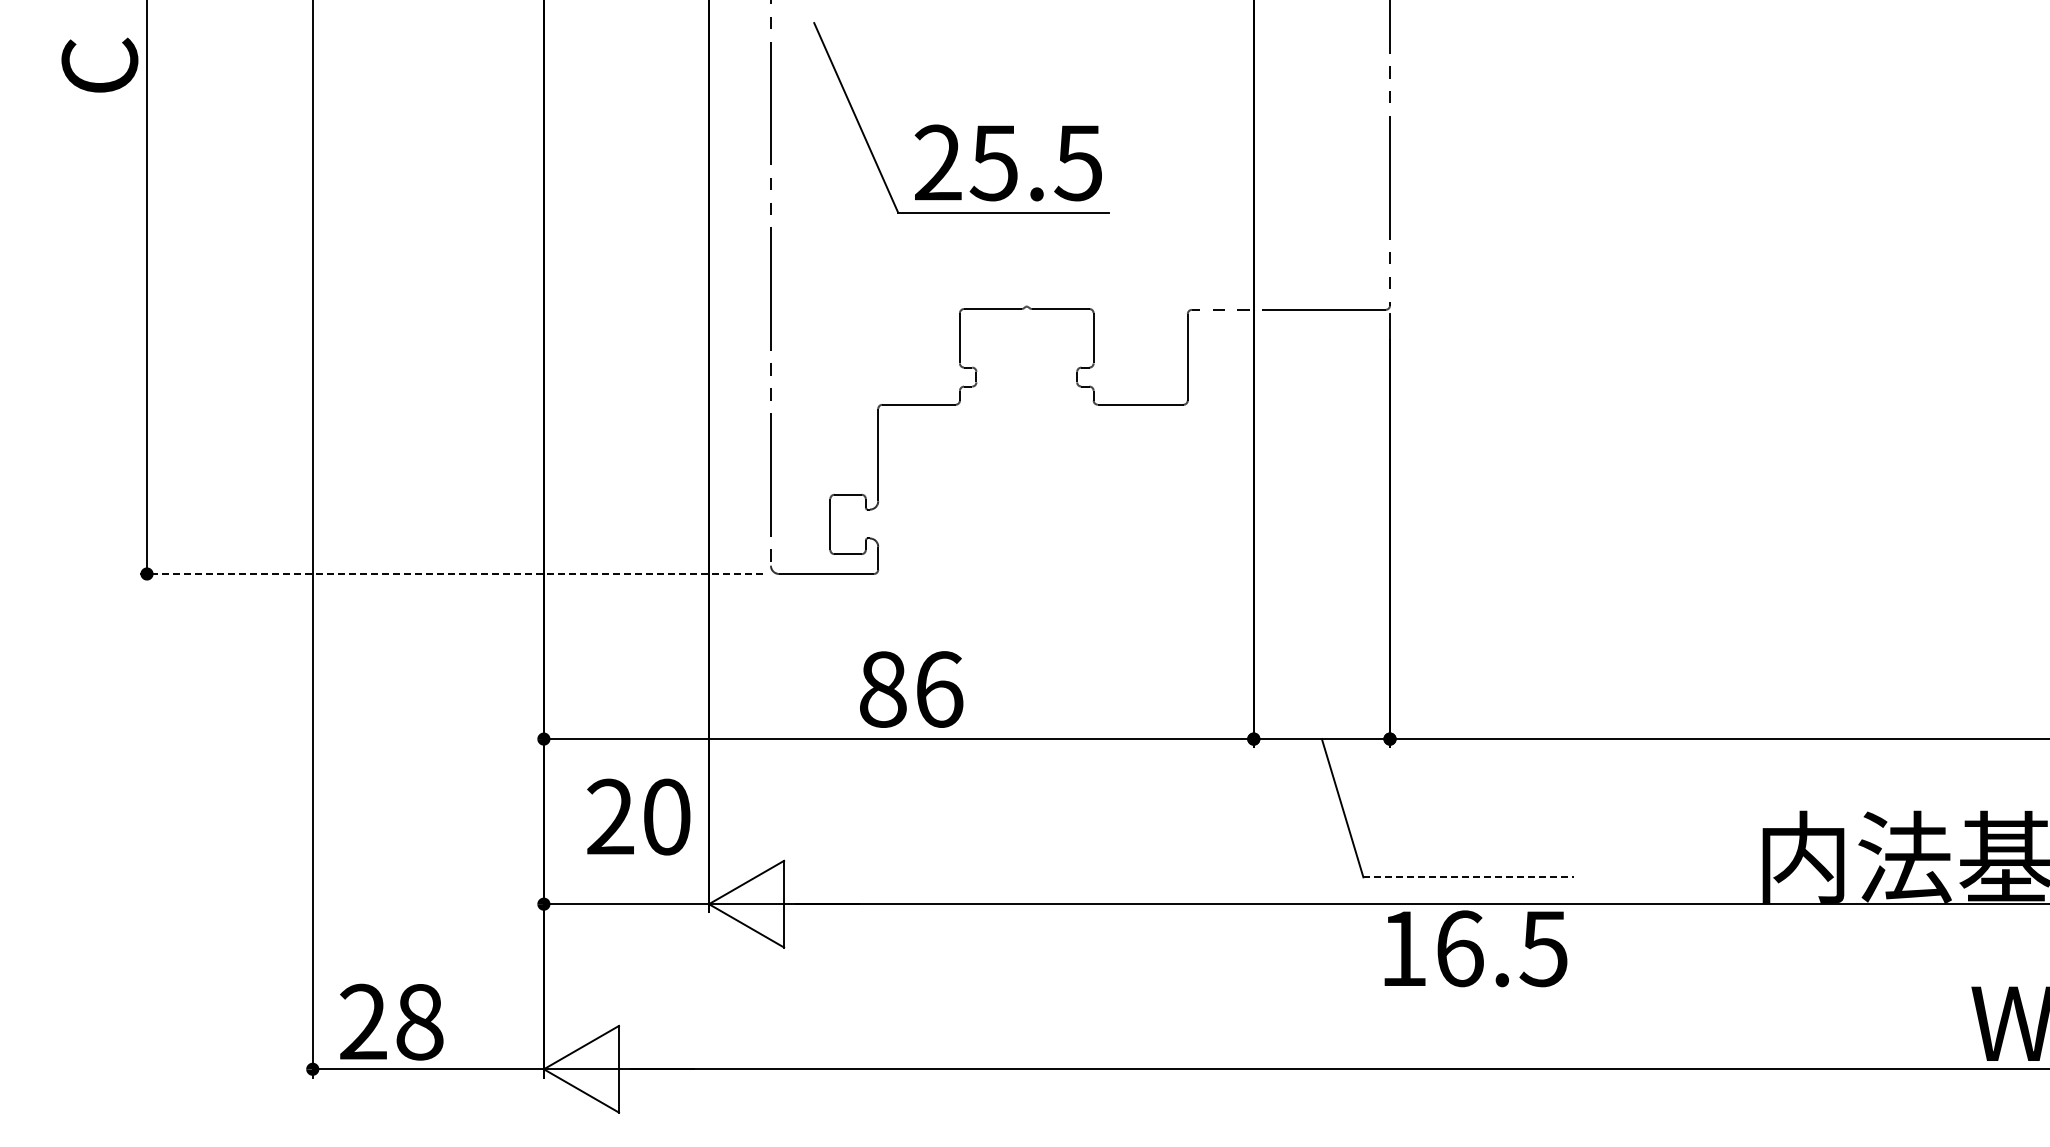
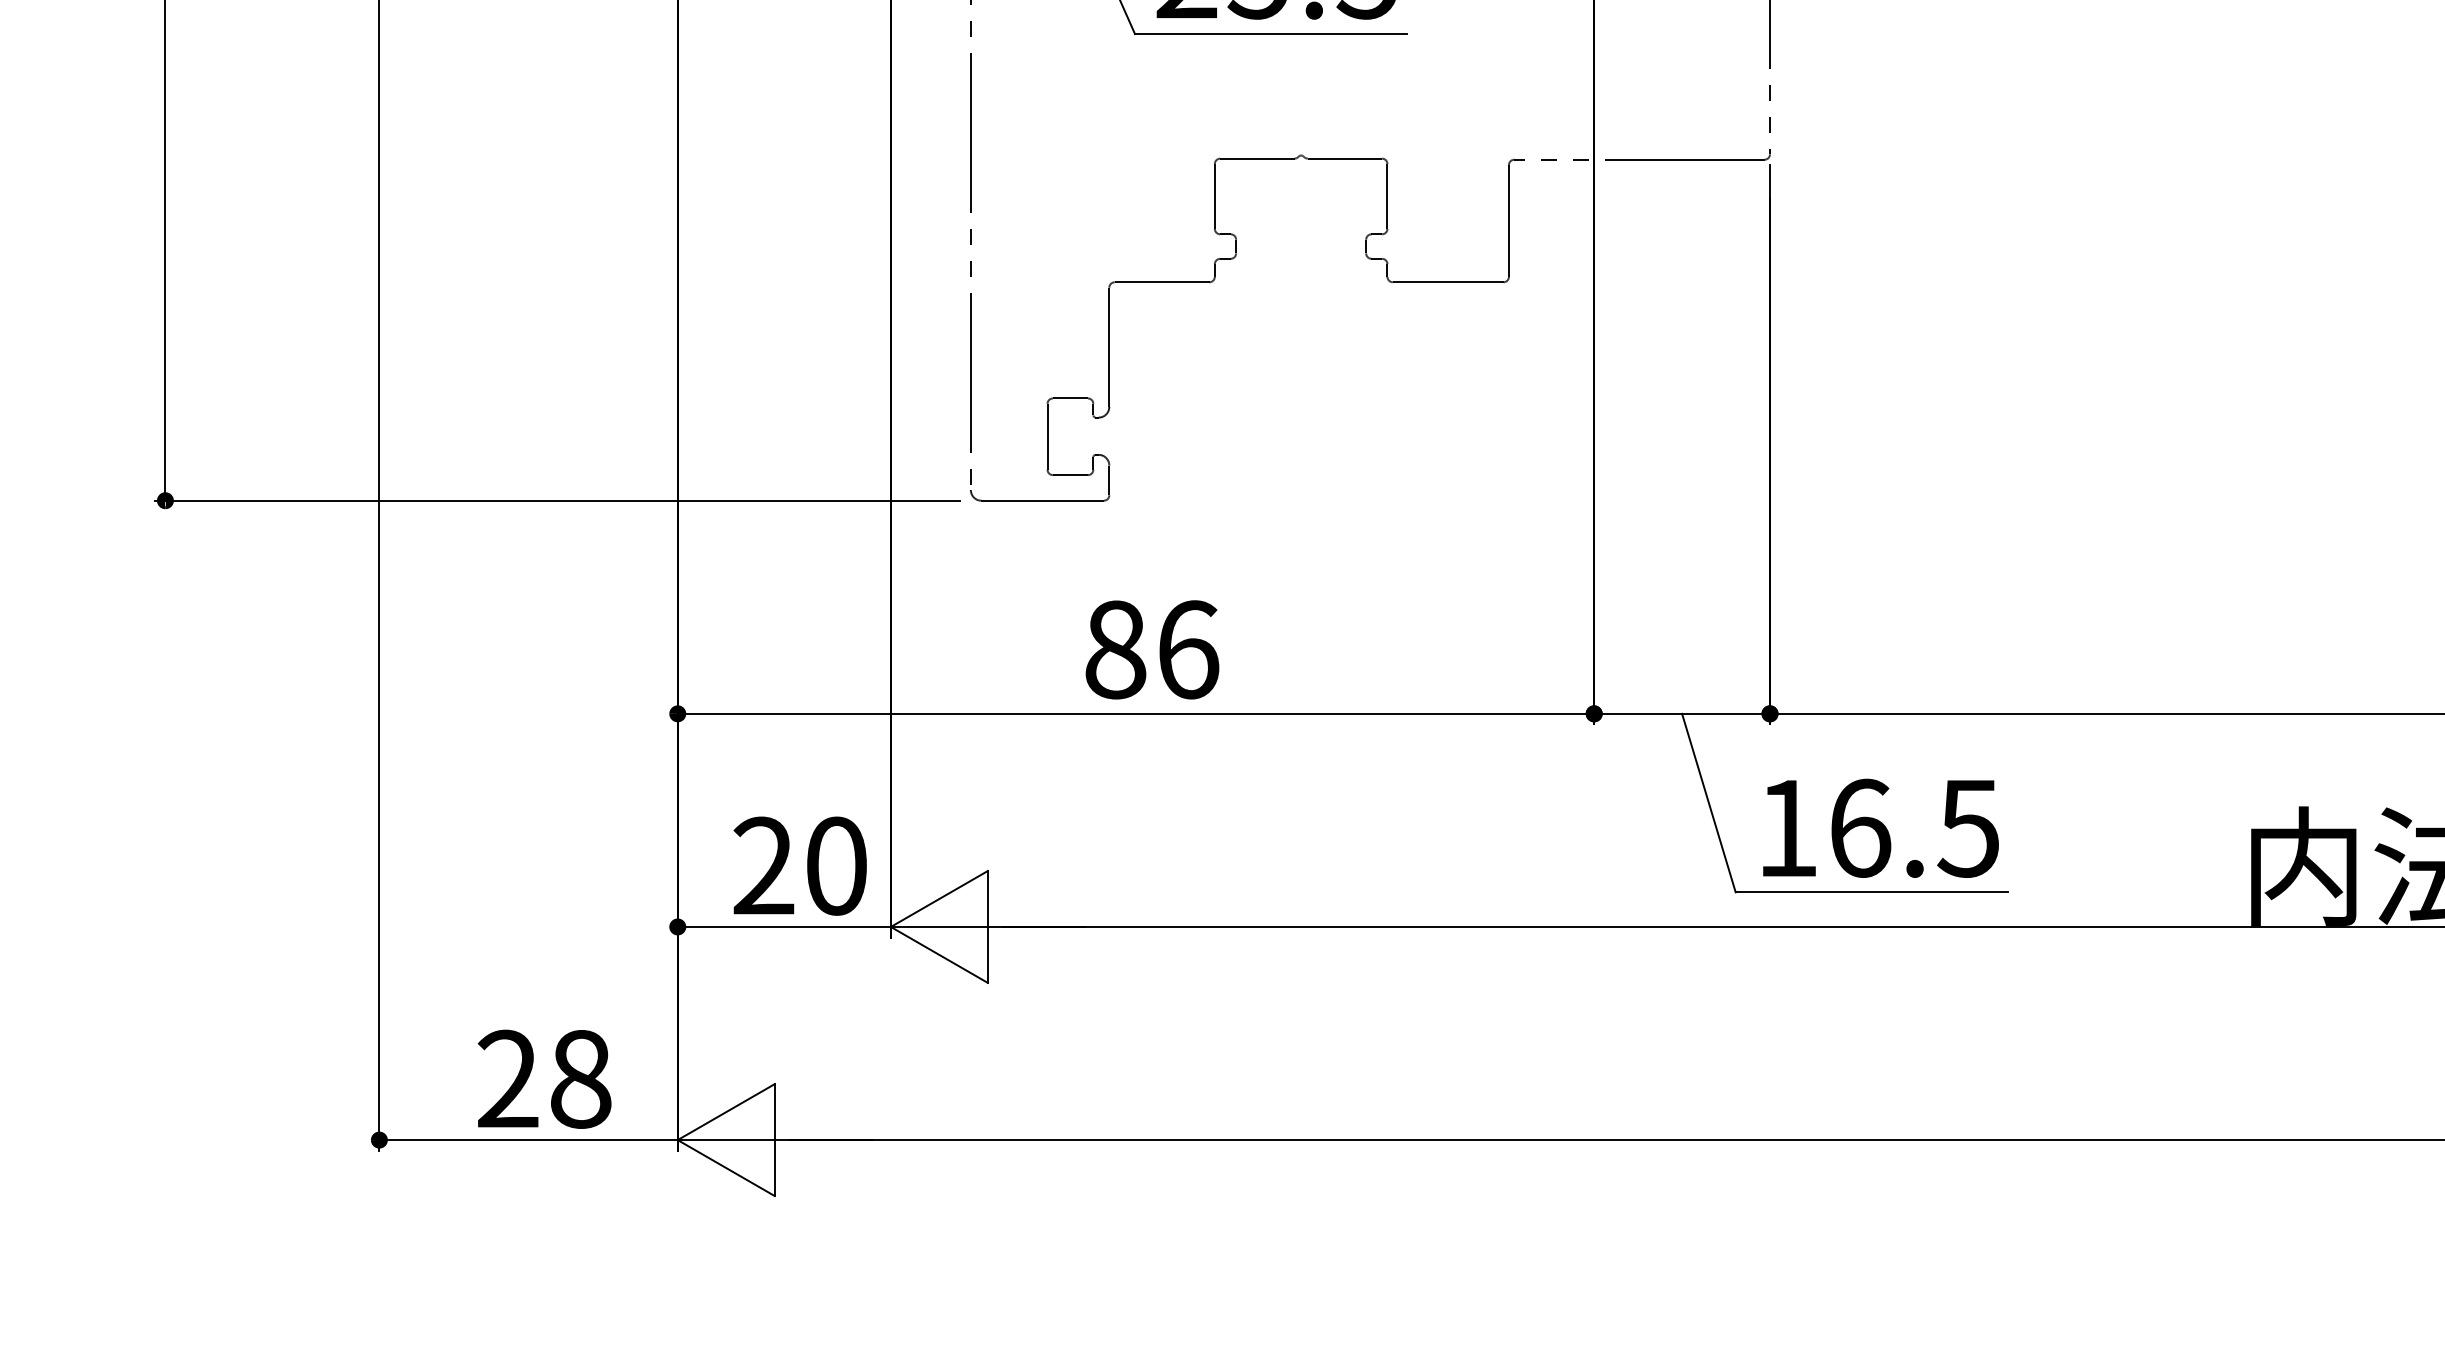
line: (450, 573) -> (557, 500), dashed -> solid
text: (638, 816) -> (799, 865), moved
line: (1469, 877) -> (1872, 892), dashed -> solid
text: (1475, 948) -> (1880, 827), moved
text: (391, 1021) -> (544, 1078), moved

